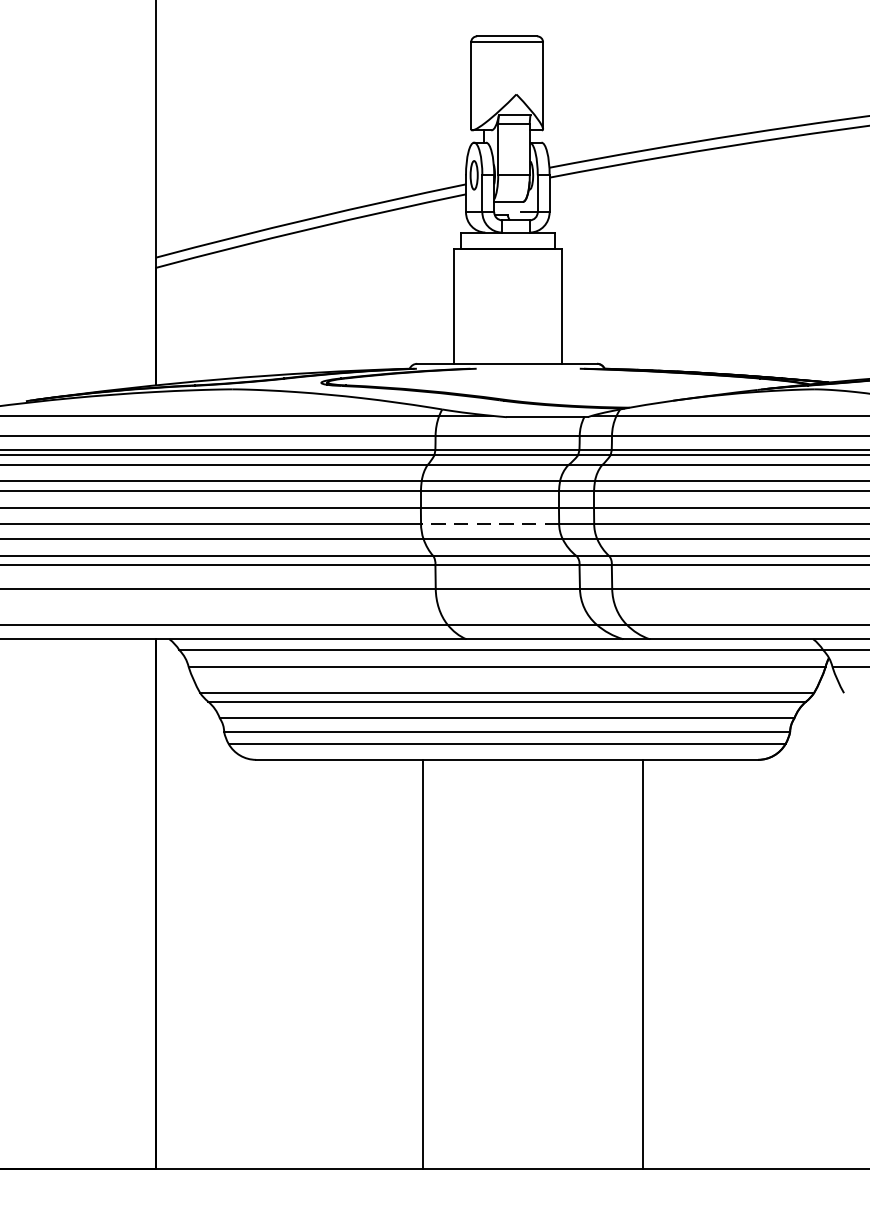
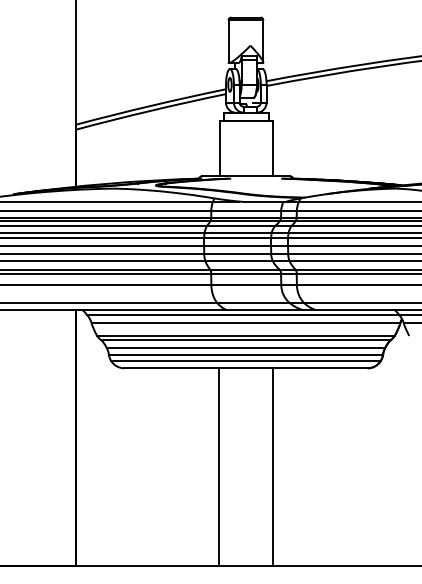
line: (489, 523) -> (237, 253), dashed -> solid
line: (423, 964) -> (219, 467), moved
line: (642, 964) -> (272, 467), moved

